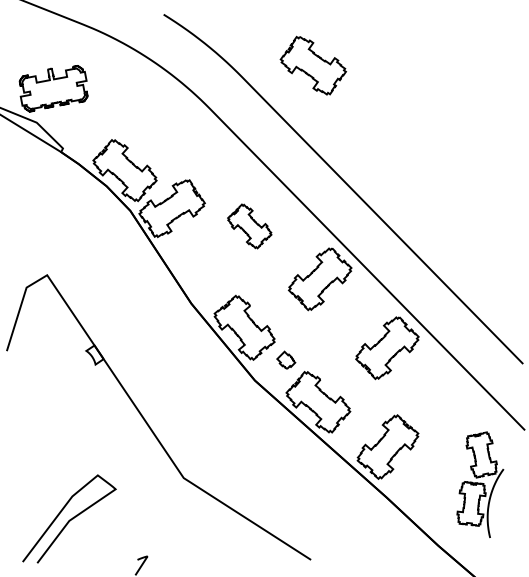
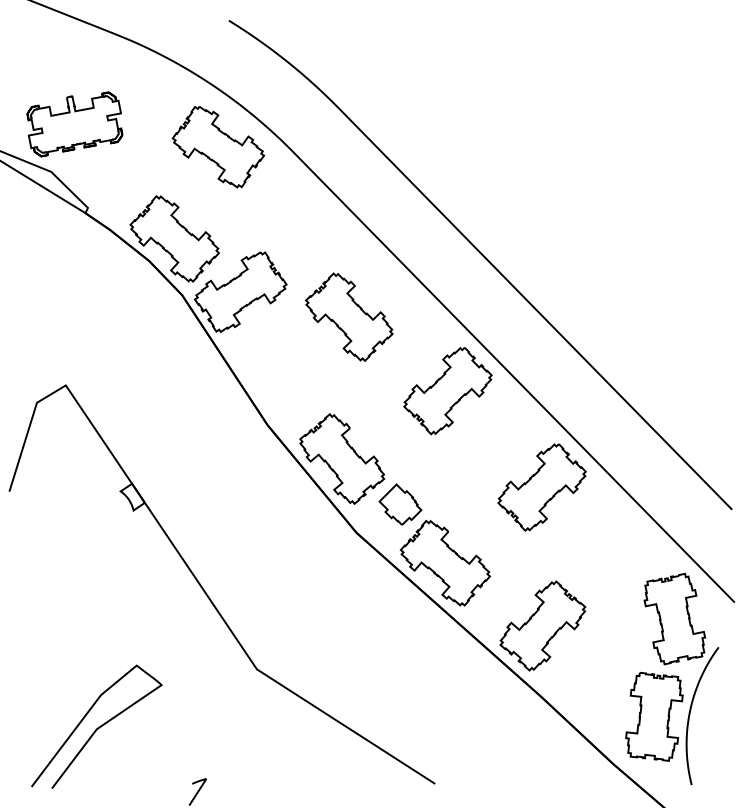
part: (313, 65) -> (218, 146), moved
part: (249, 225) -> (349, 316), size x1.43
part: (286, 360) -> (400, 504), size x1.67
part: (480, 484) -> (672, 678), size x1.43

